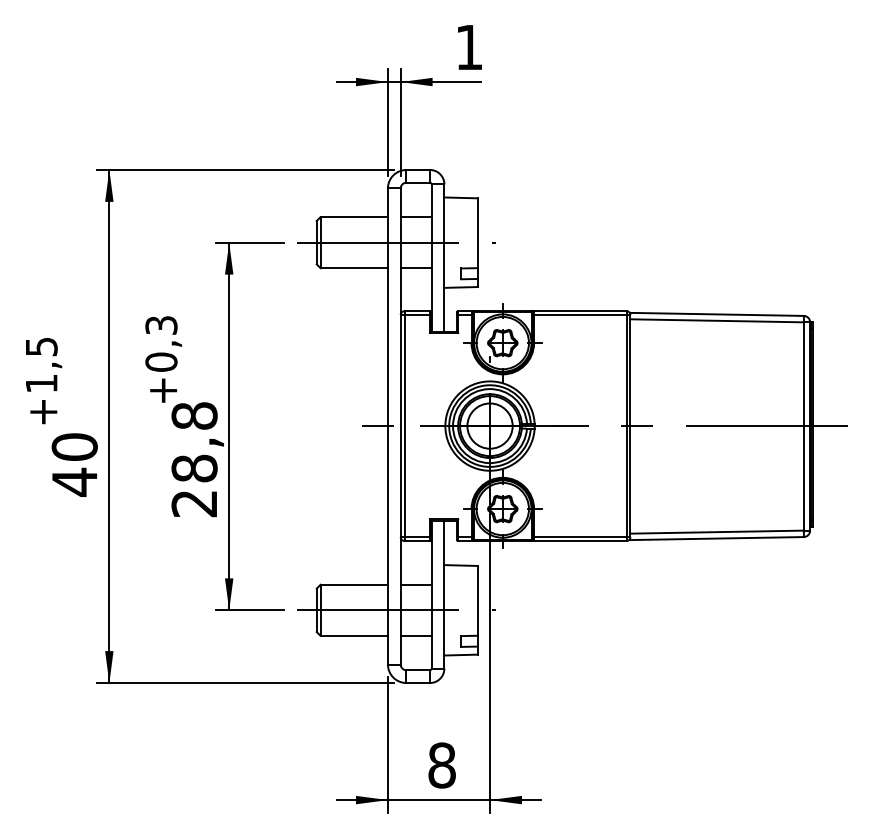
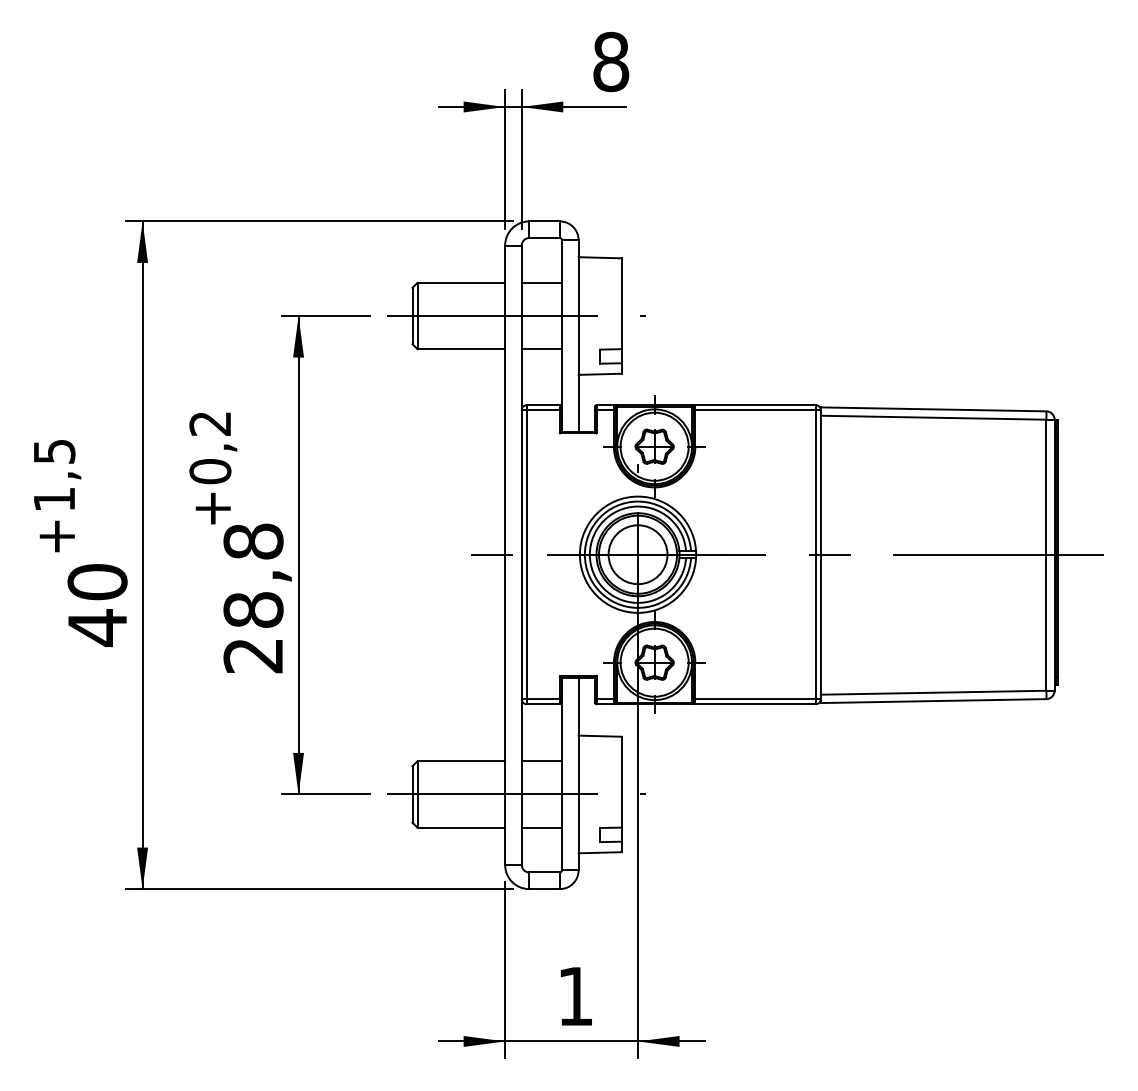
text: (469, 47) -> (611, 61), 1 -> 8
text: (161, 325) -> (210, 423), +0,3 -> +0,2
text: (441, 765) -> (575, 996), 8 -> 1

